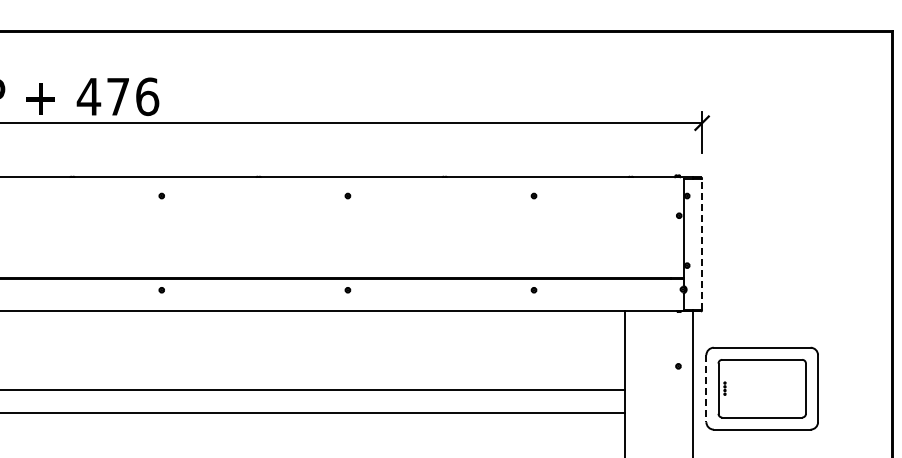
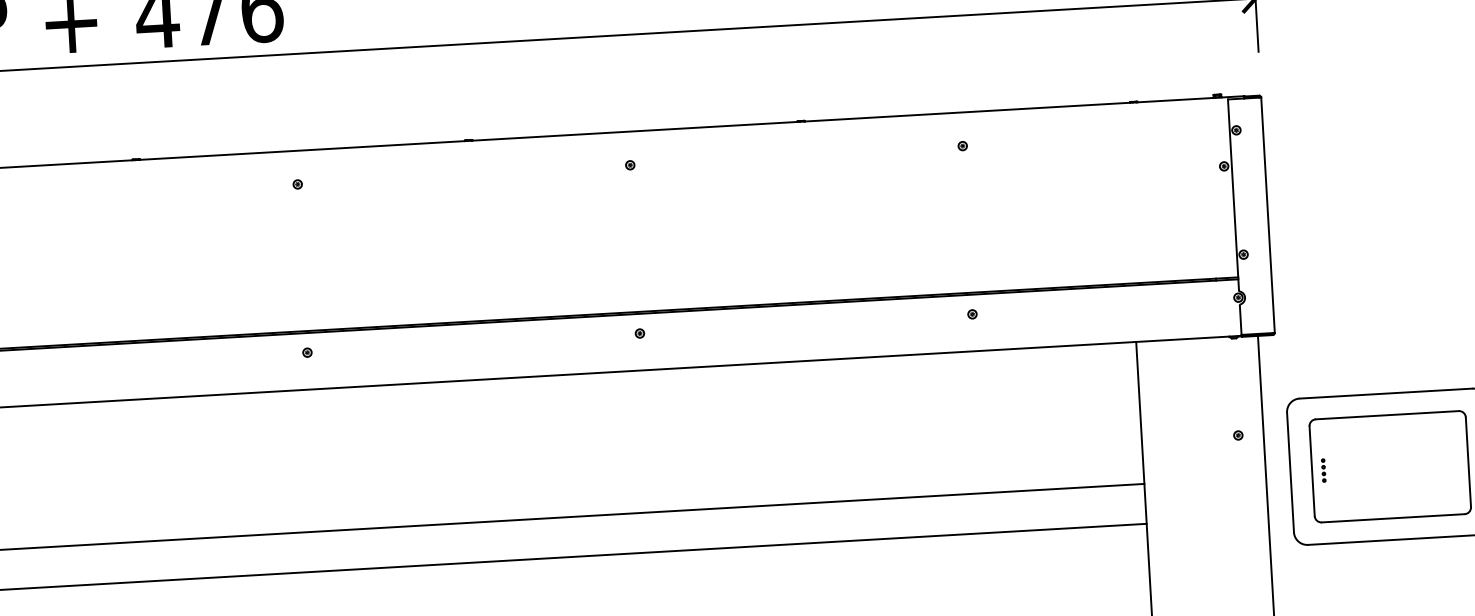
line: (702, 244) -> (1268, 215), dashed -> solid
line: (706, 388) -> (1290, 472), dashed -> solid

